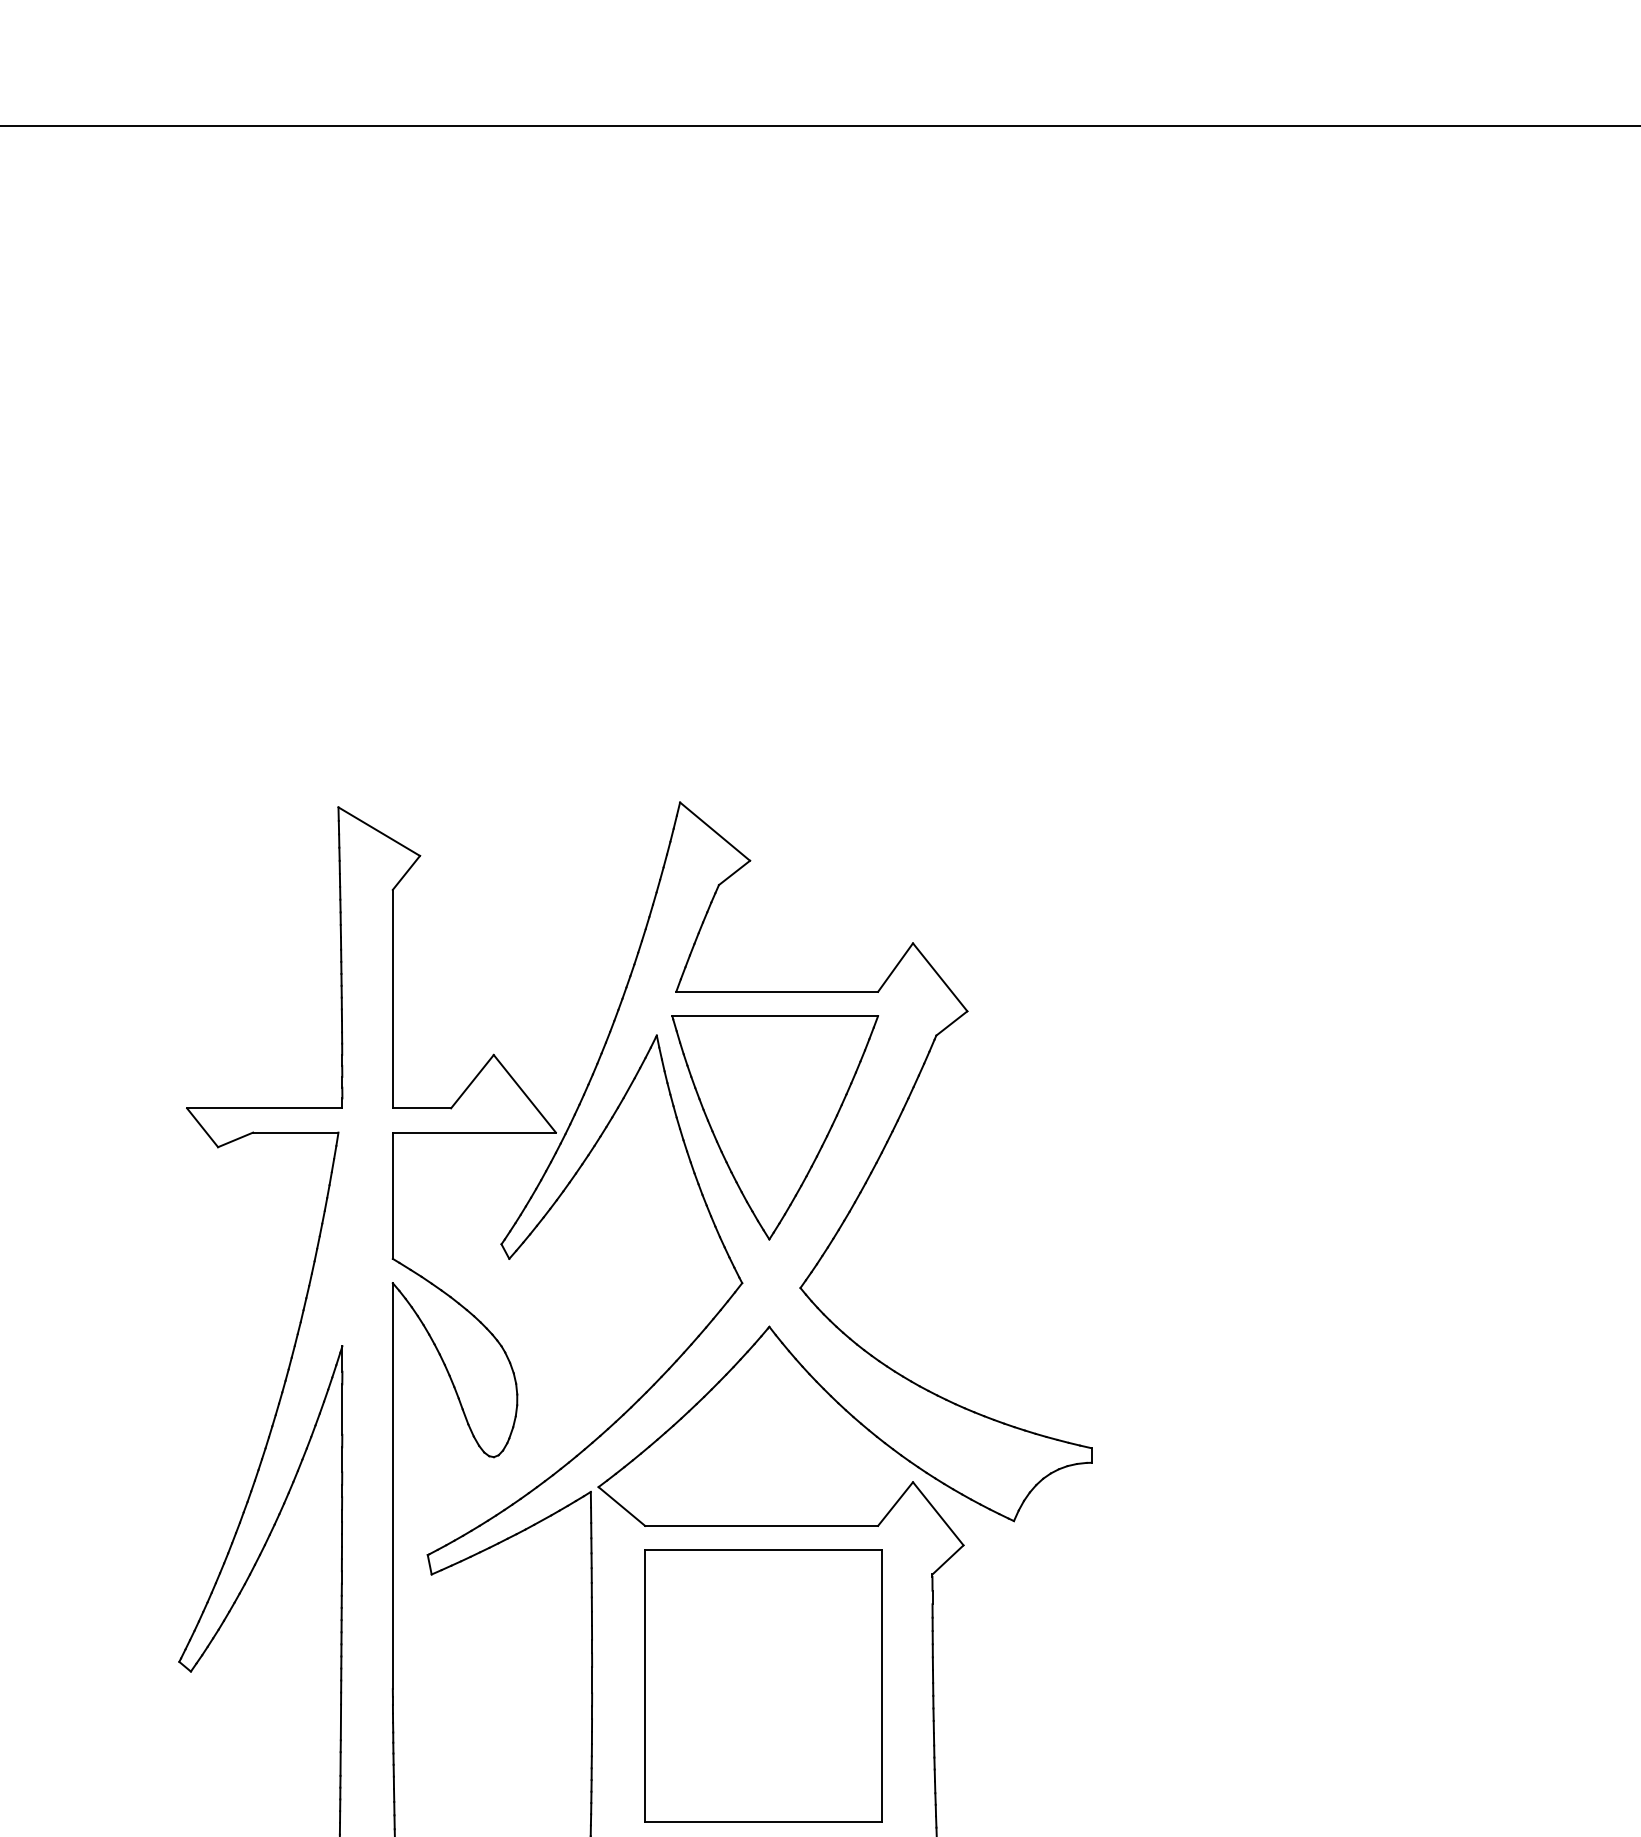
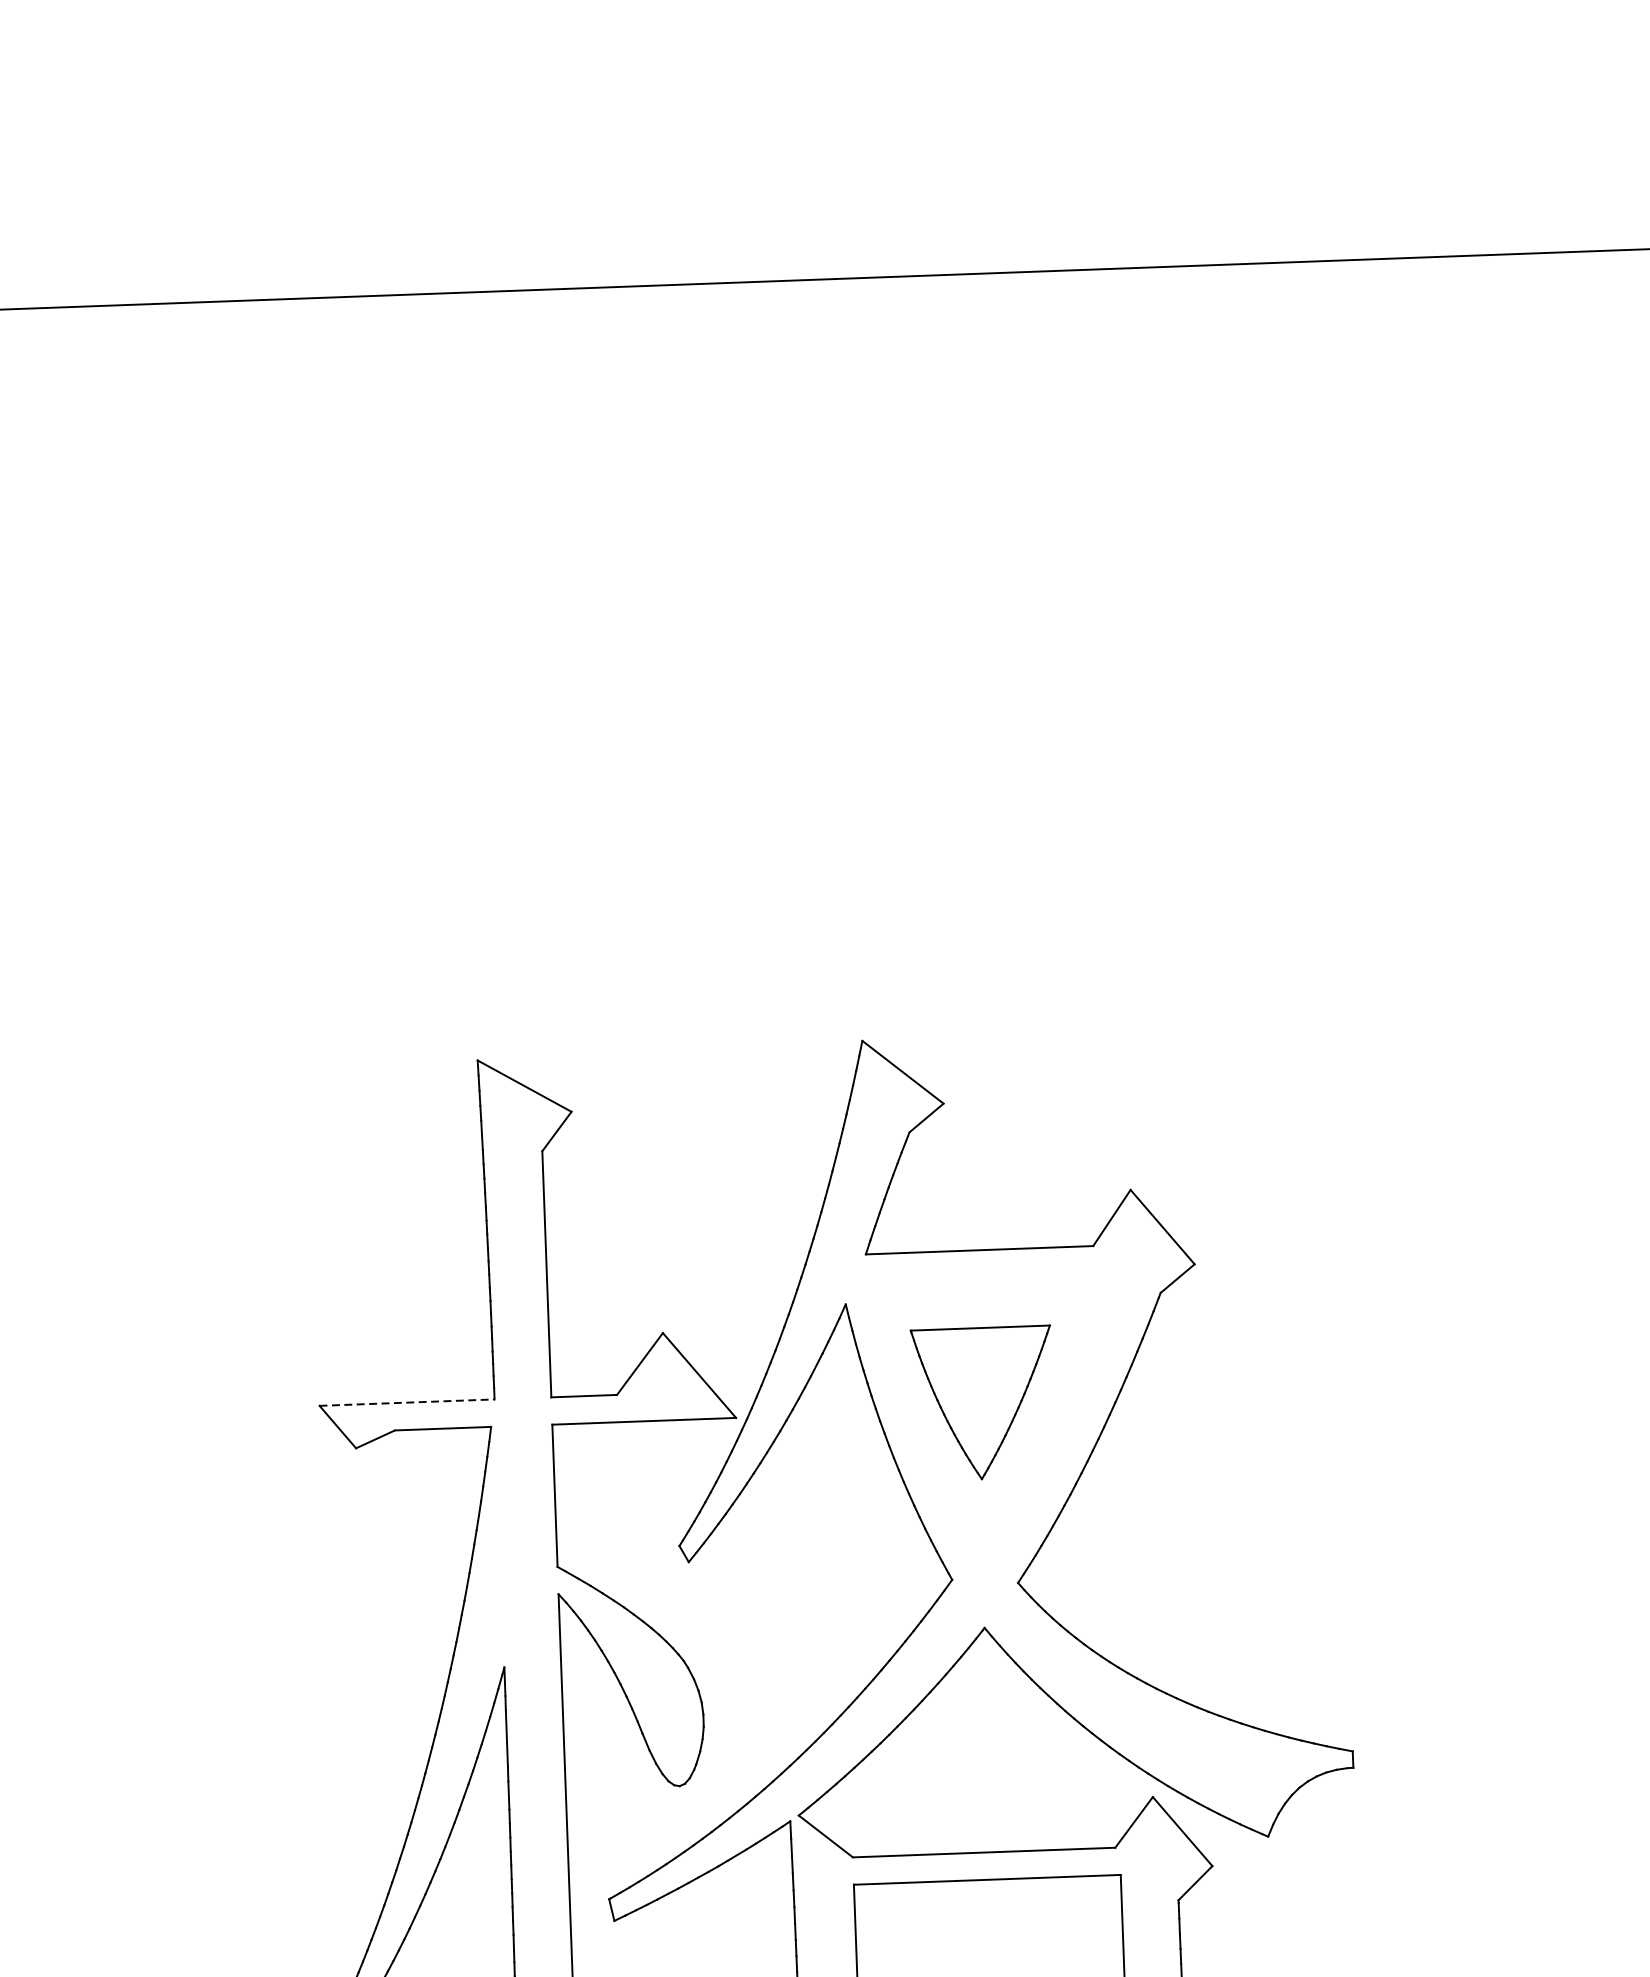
line: (264, 1108) -> (406, 1402), solid -> dashed
part: (775, 1127) -> (983, 1403), size x0.6

